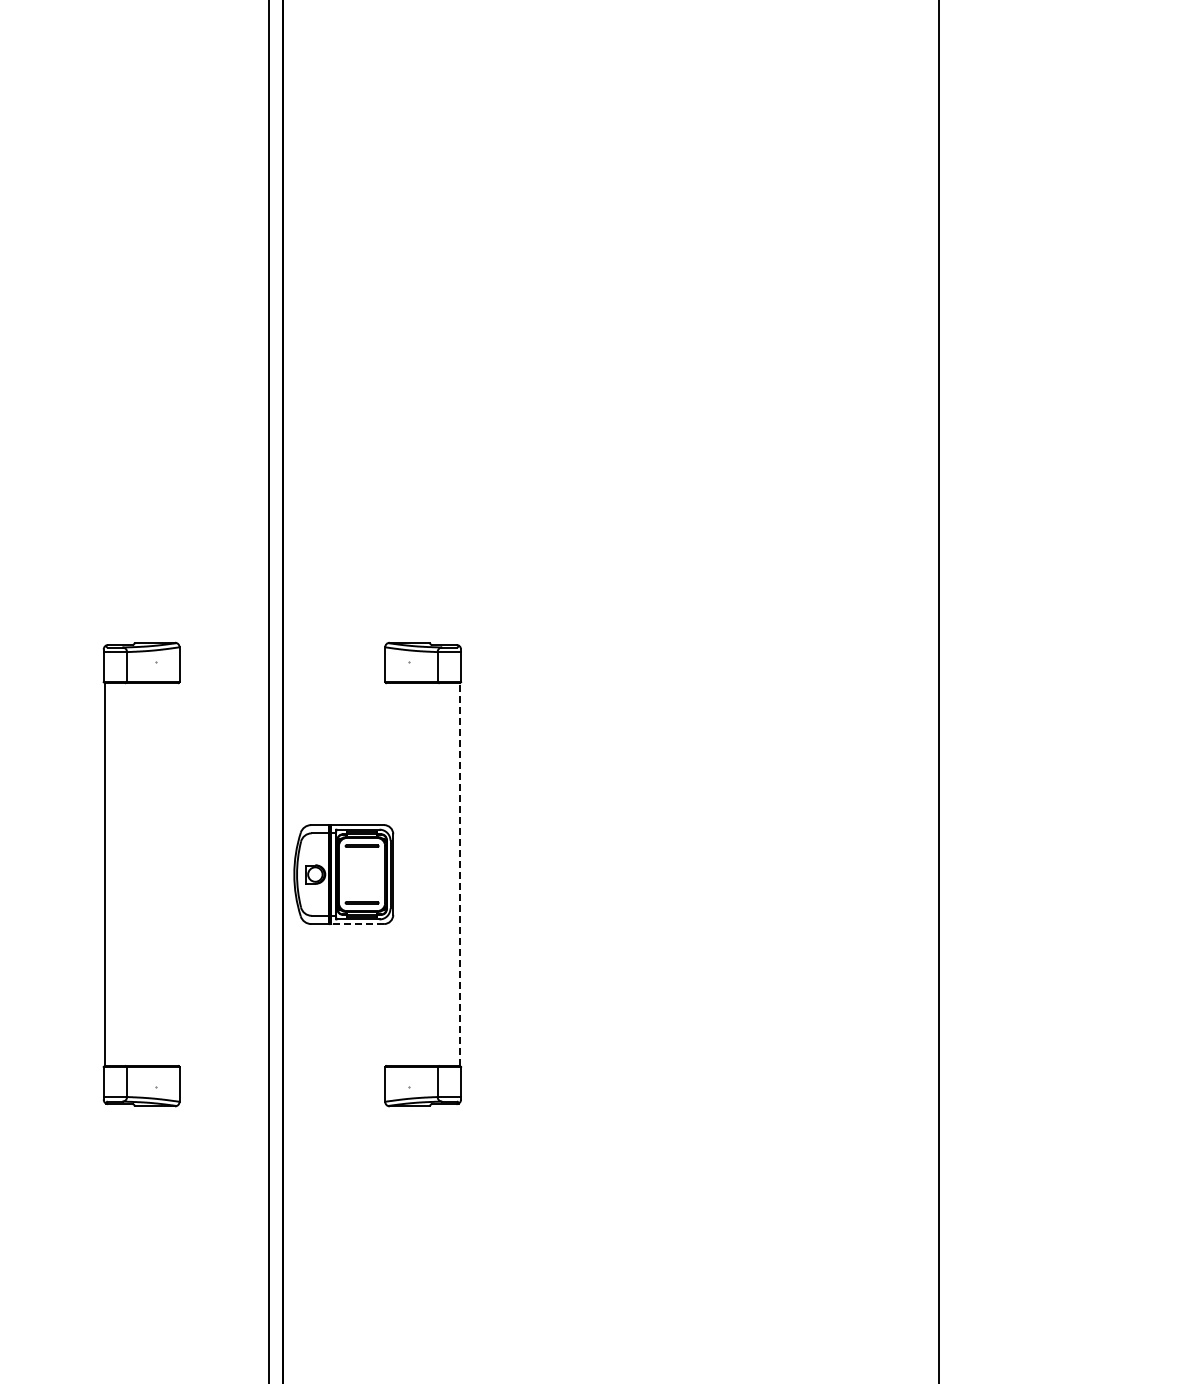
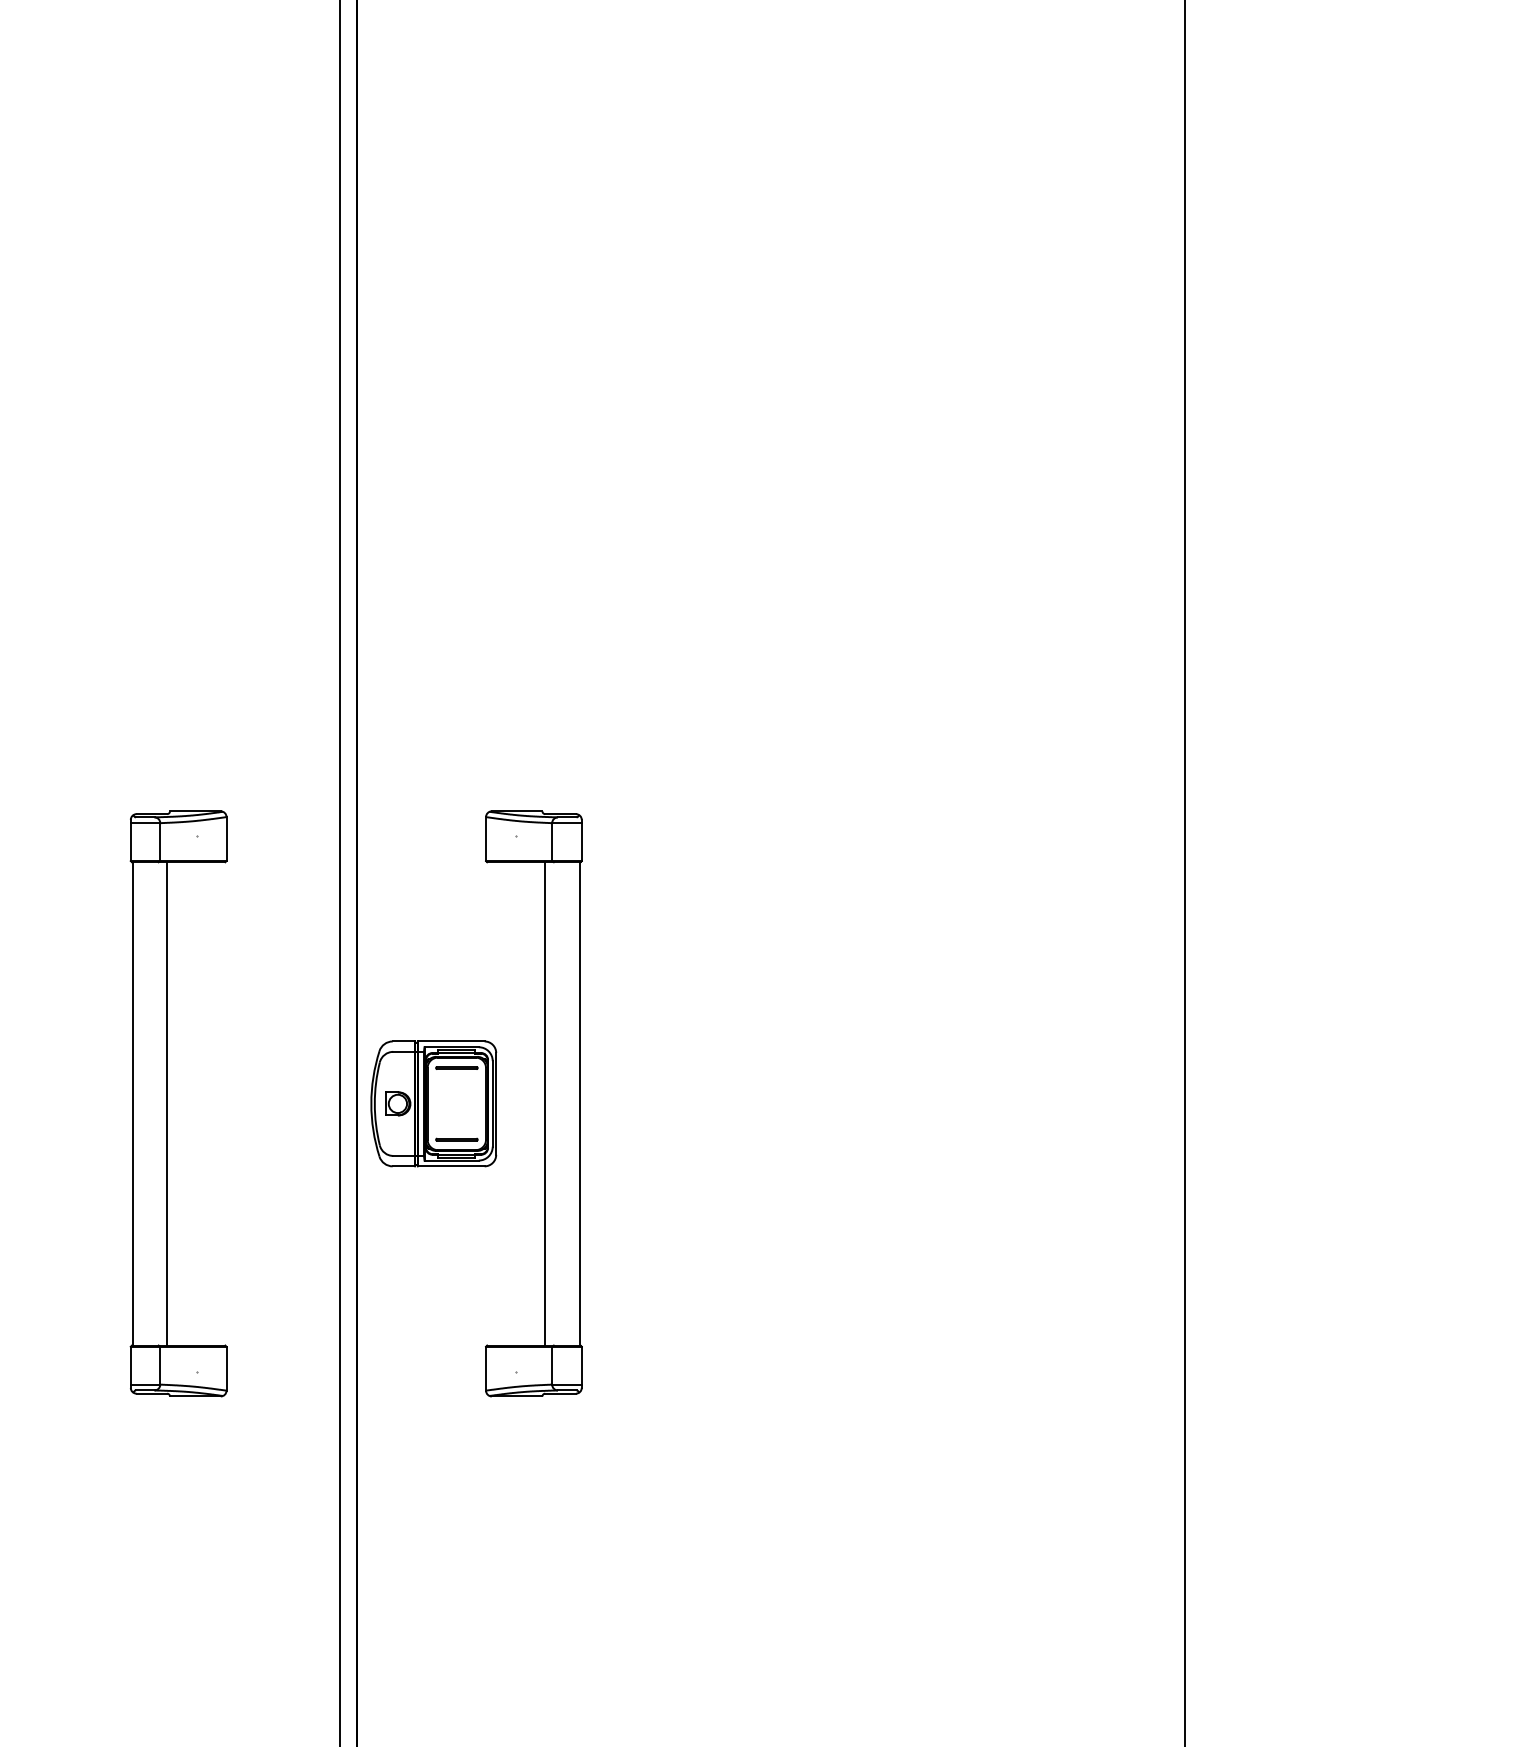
line: (132, 874) -> (167, 1103), added
line: (432, 874) -> (545, 1103), added
line: (459, 874) -> (579, 1103), dashed -> solid
line: (357, 924) -> (451, 1166), dashed -> solid

